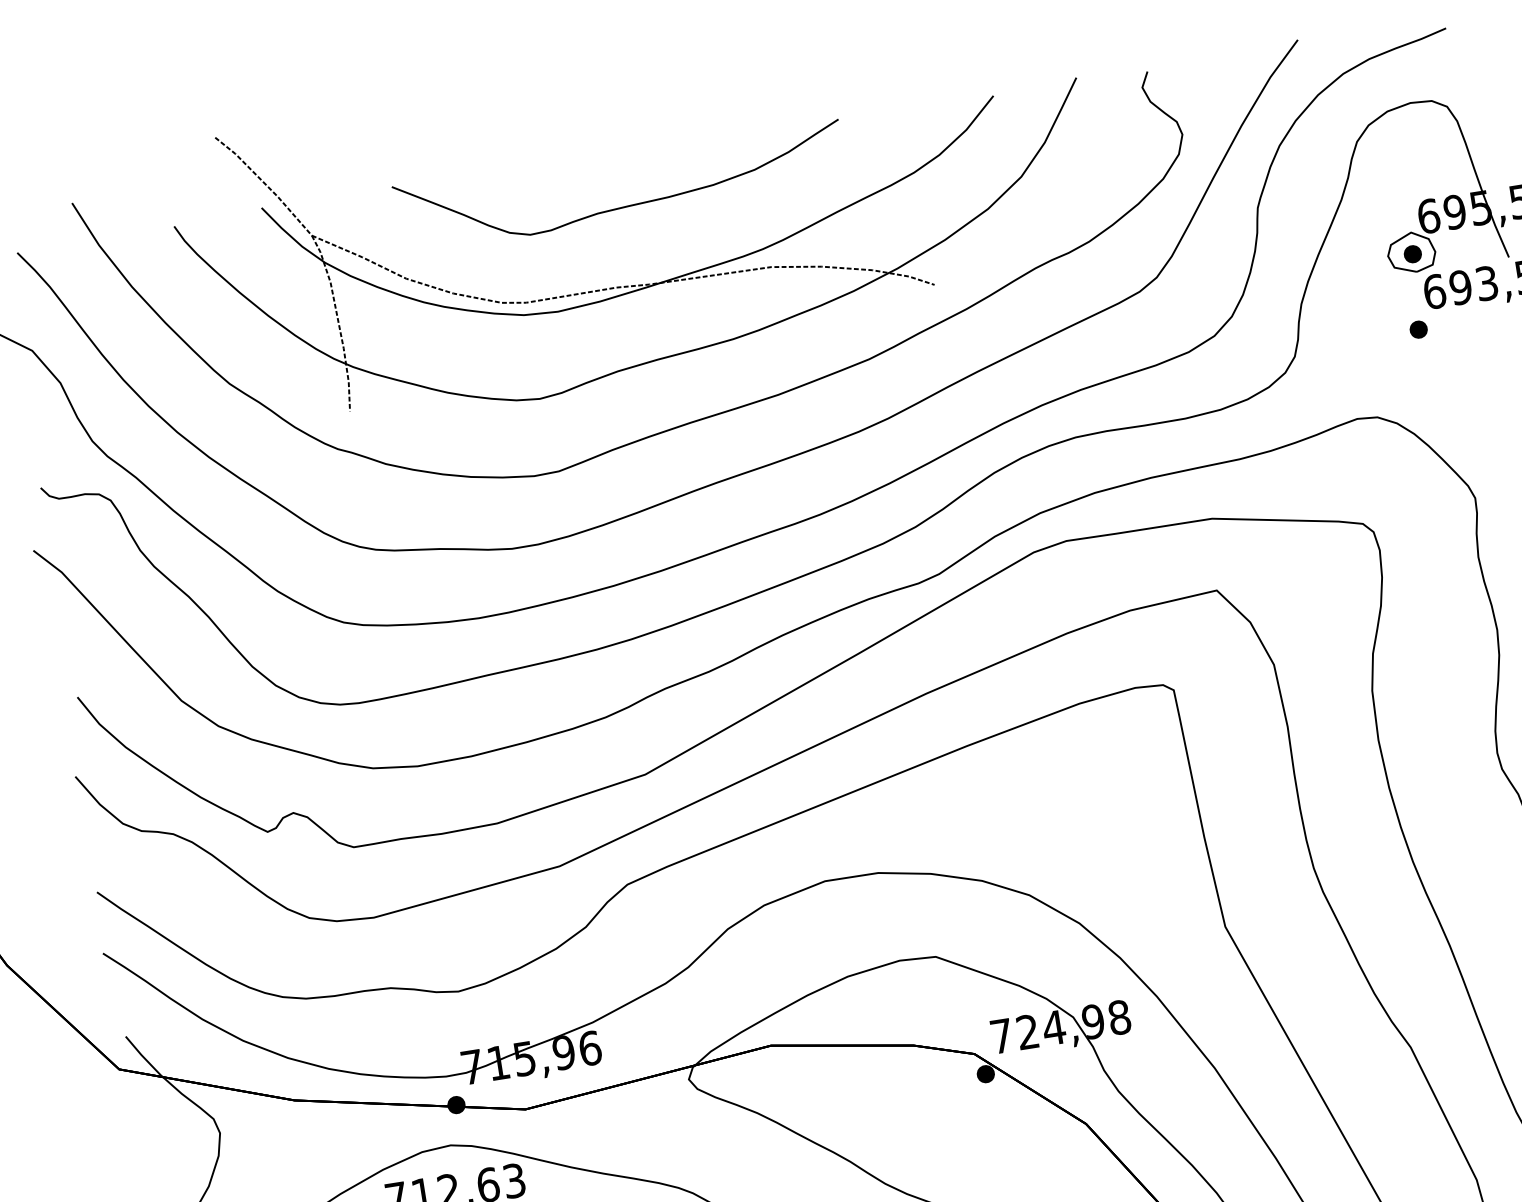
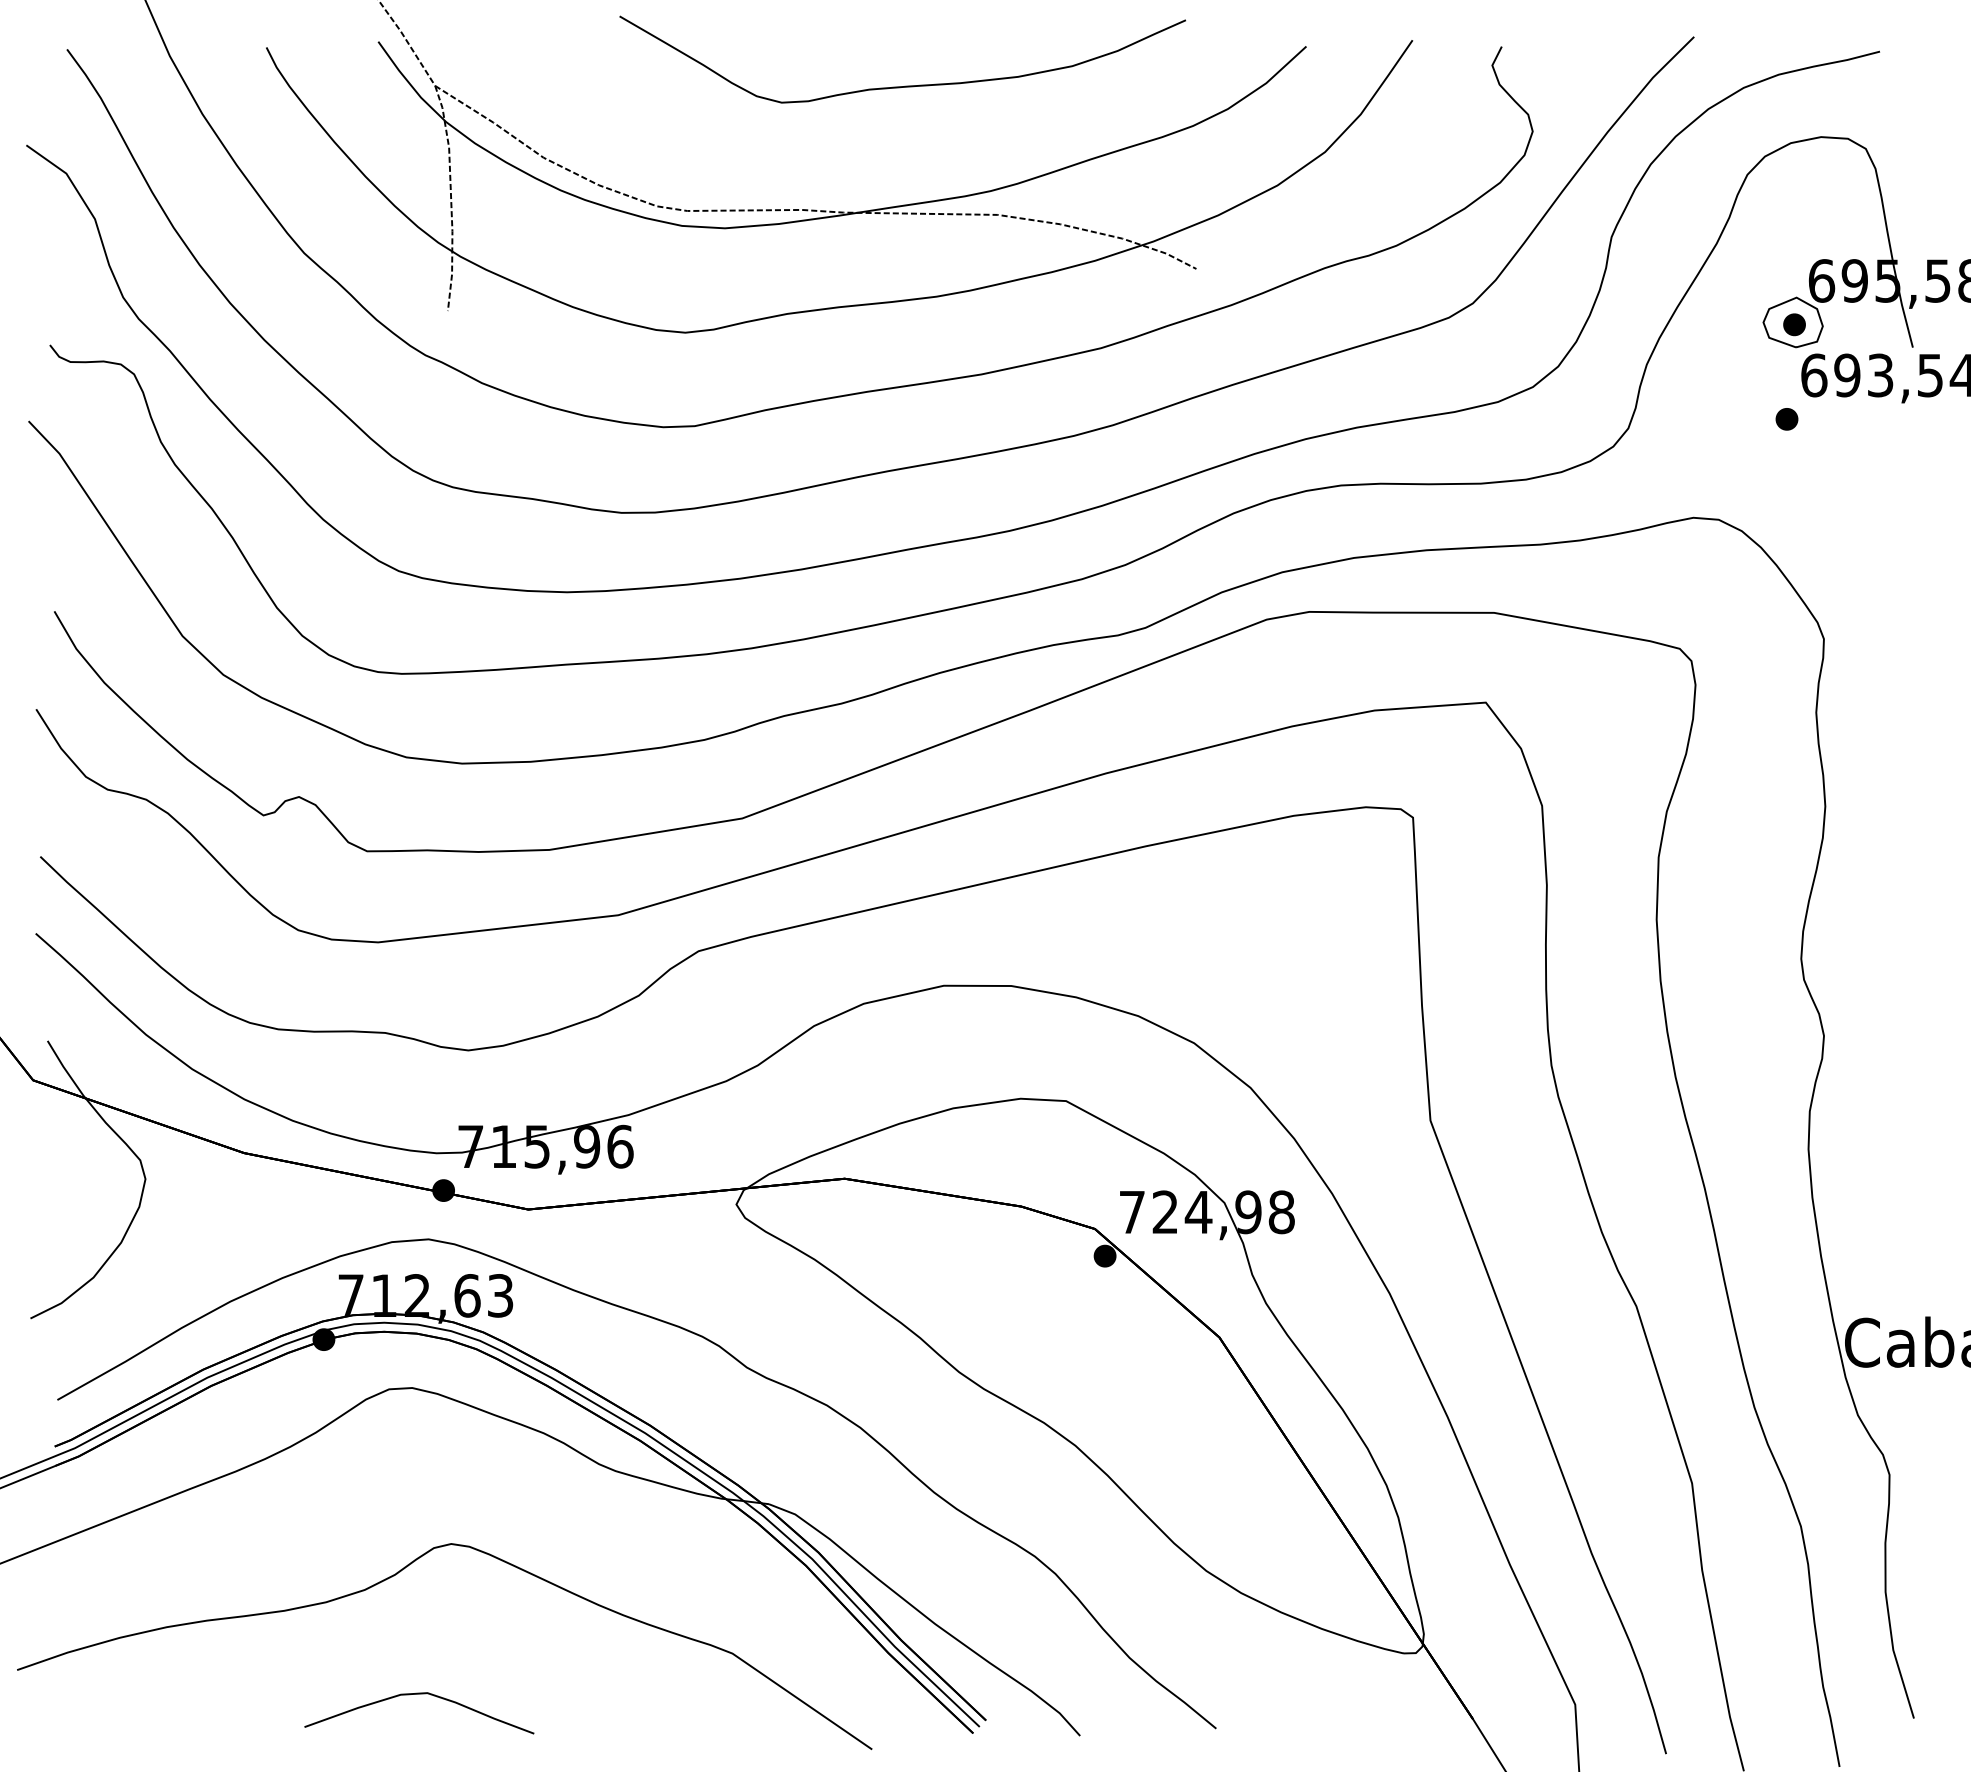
part: (625, 205) -> (905, 85), moved

